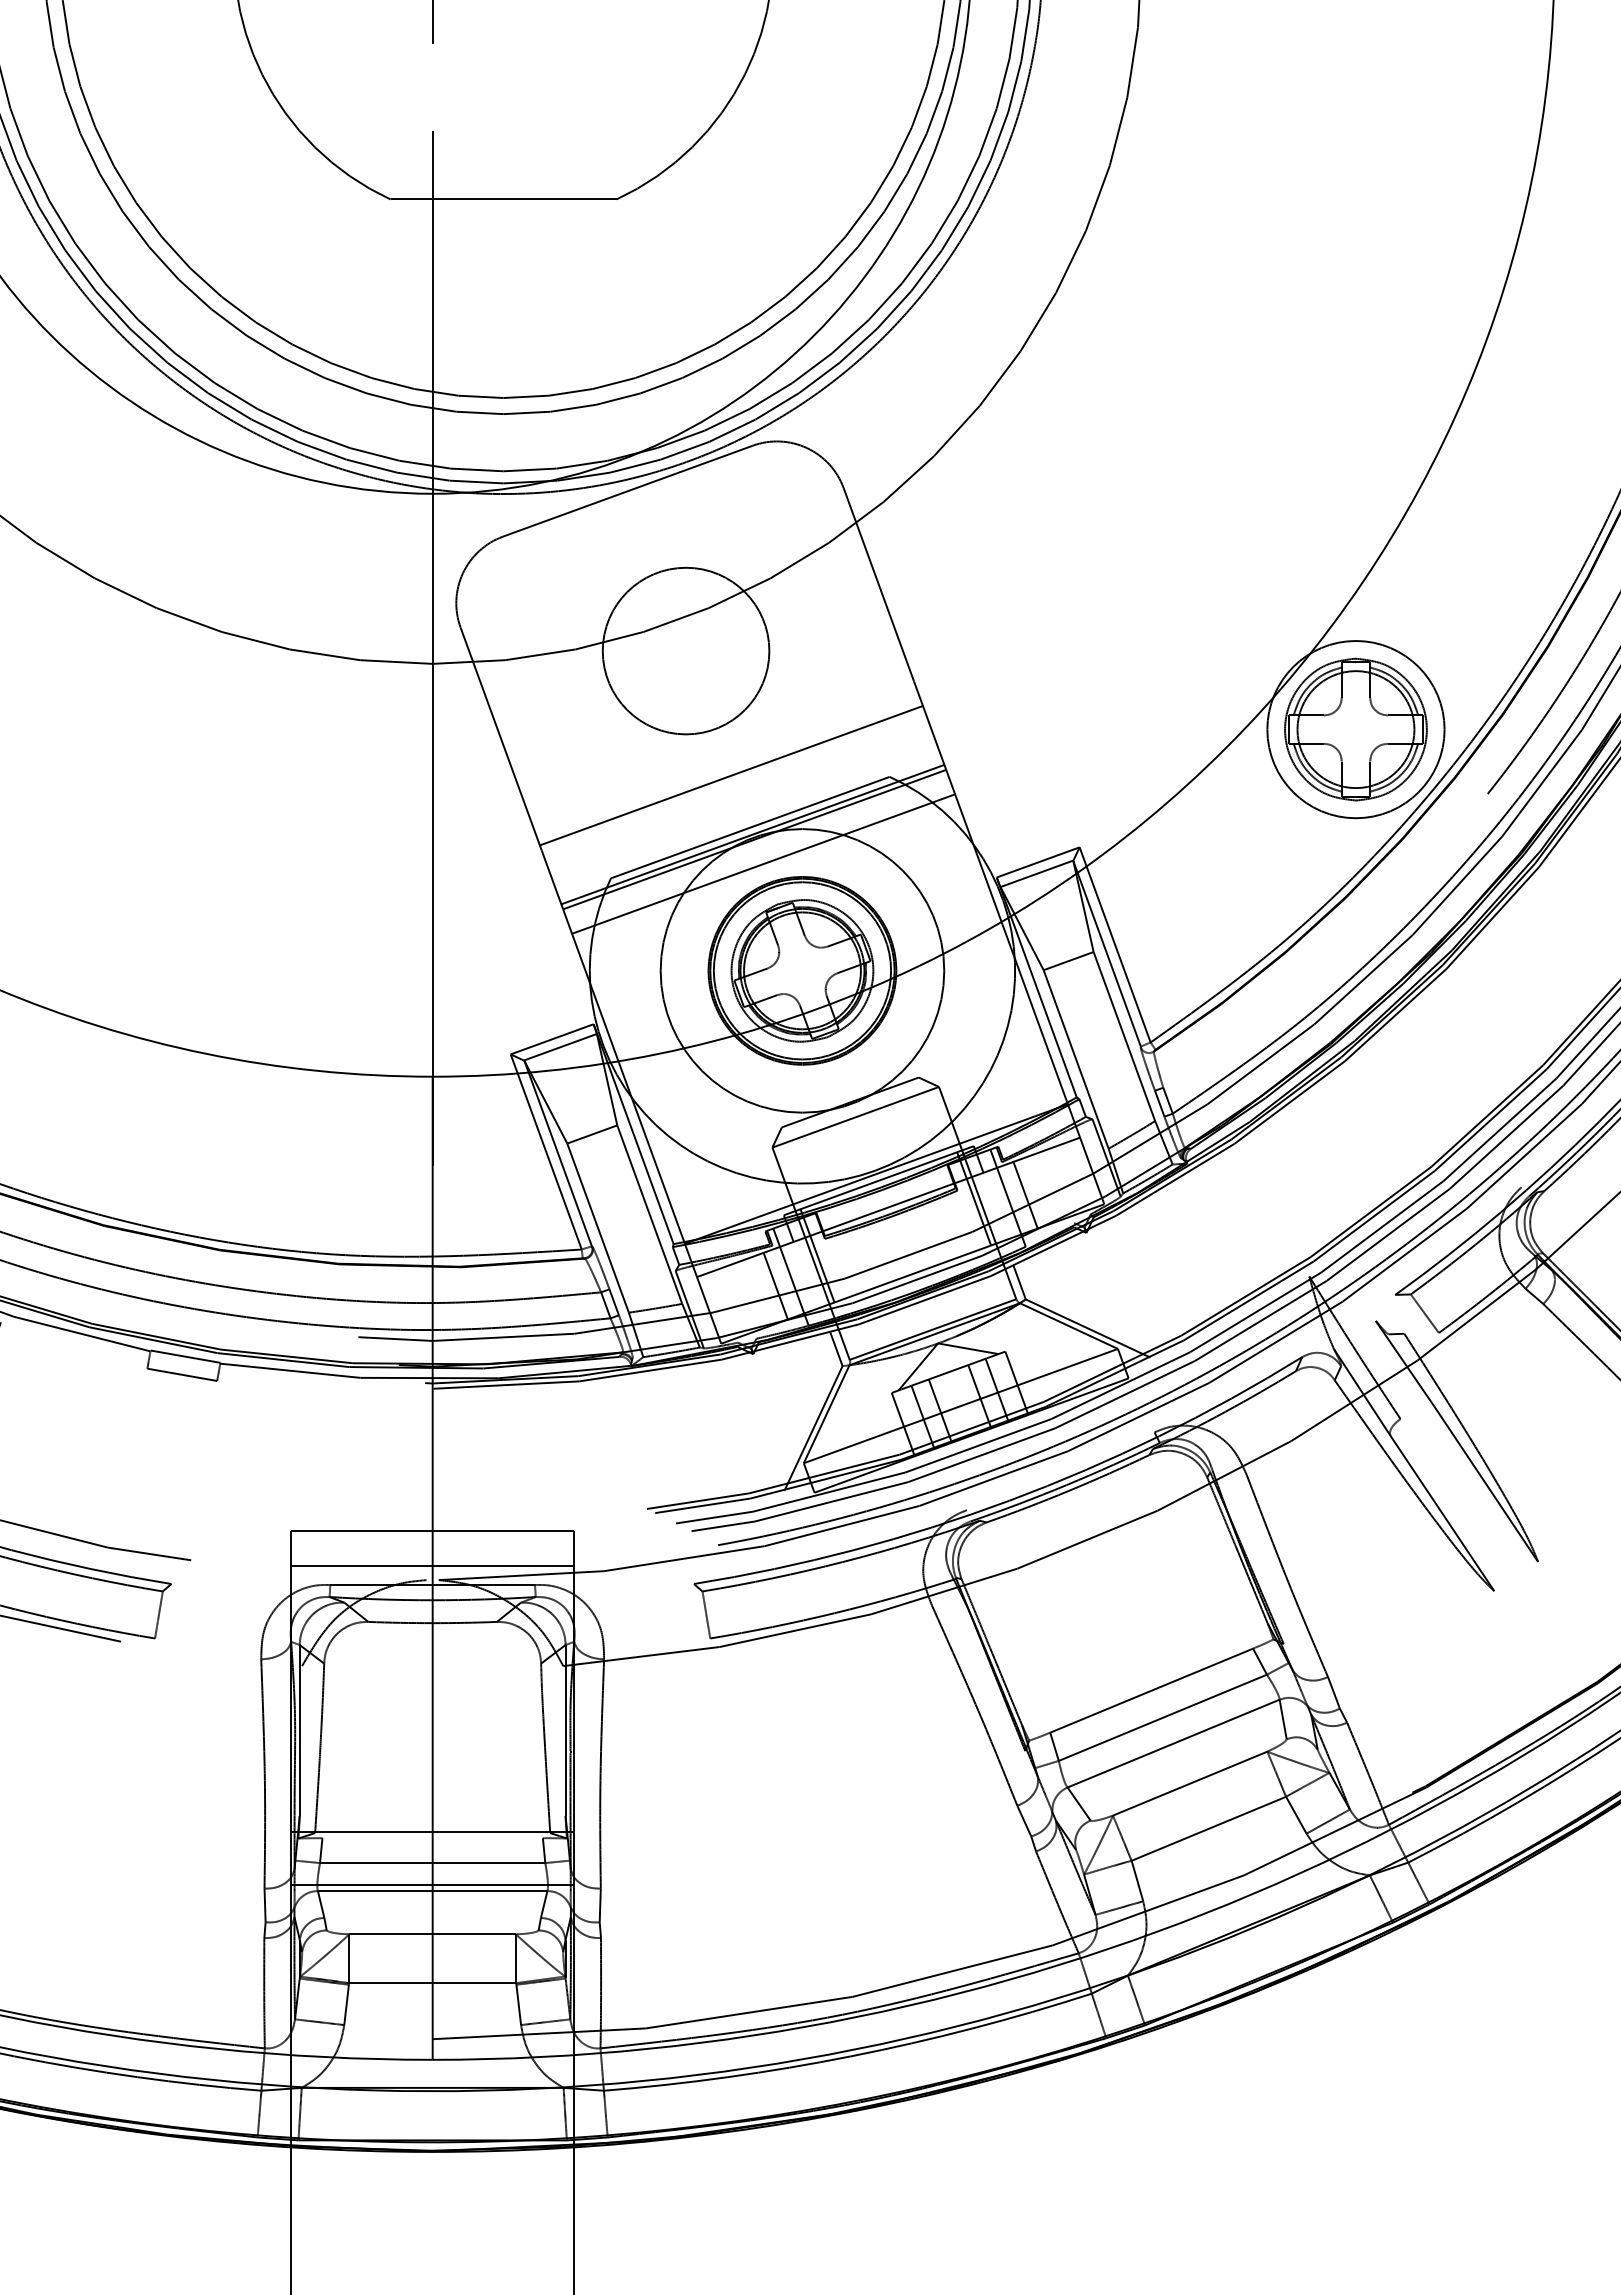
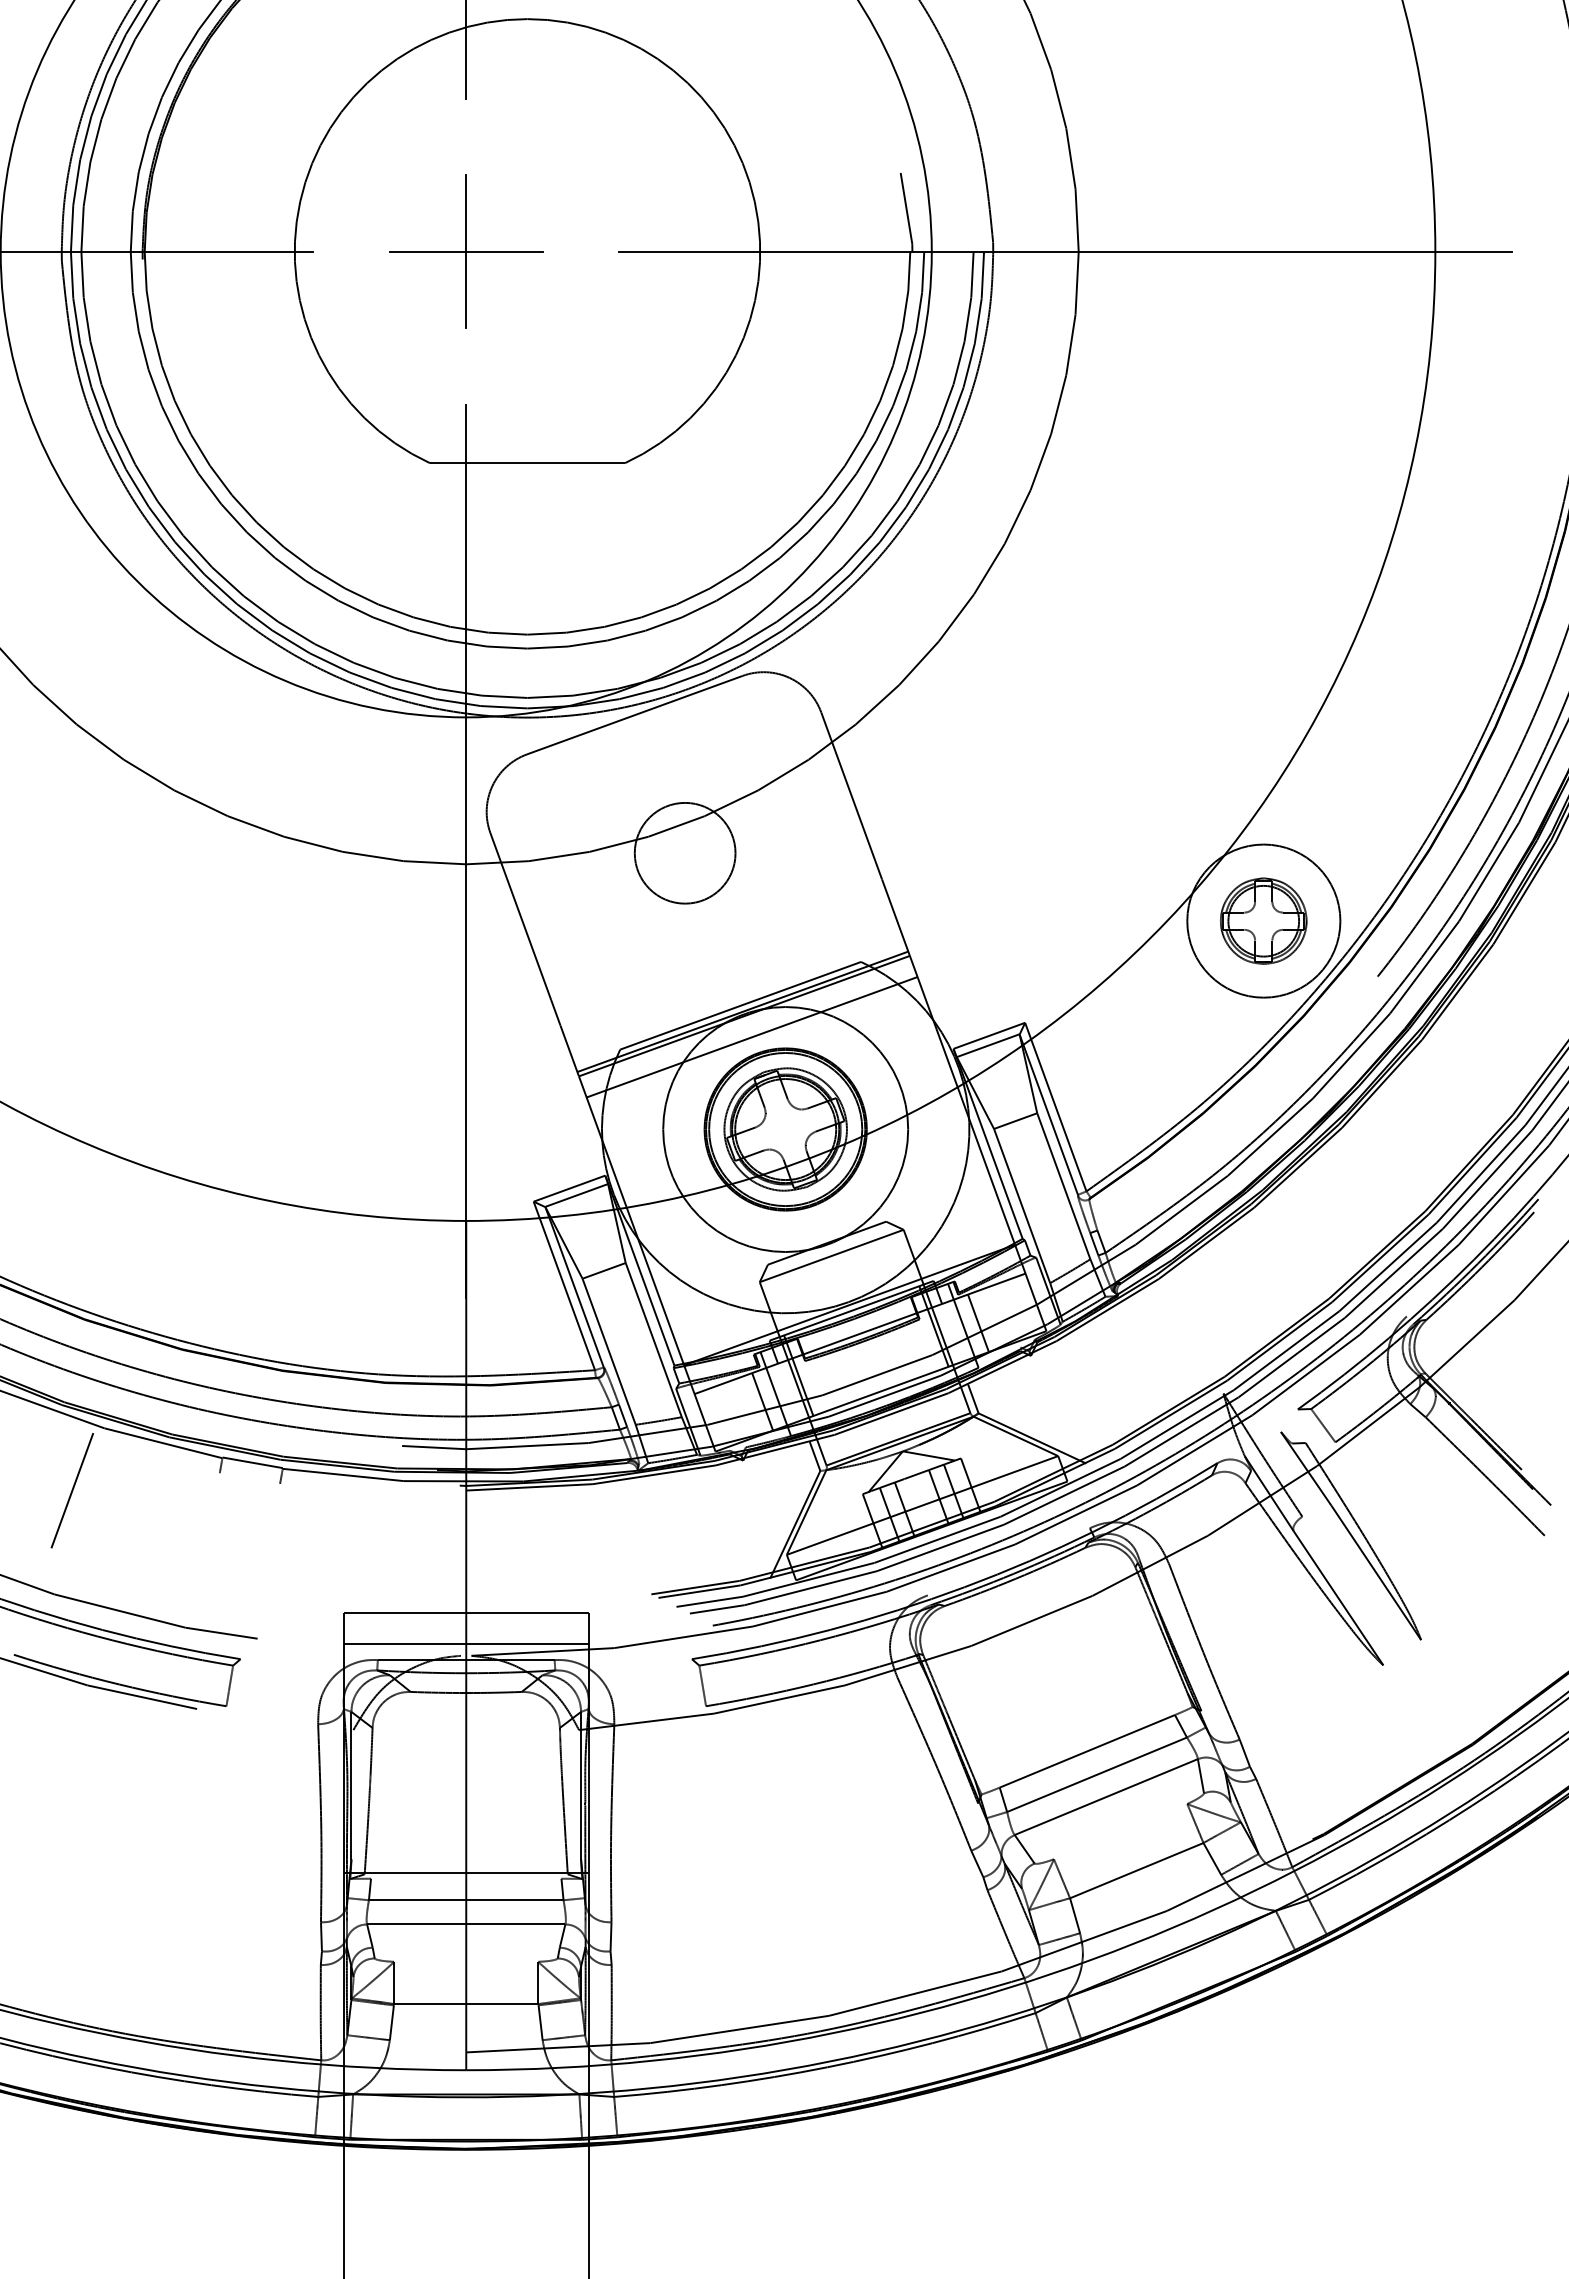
circle: (686, 651) -> (685, 853), size x0.7
part: (1355, 730) -> (1263, 921), size x0.7
line: (730, 775) -> (723, 960), removed
line: (181, 1374) -> (249, 1478), removed
line: (1190, 1783) -> (1120, 1831), removed
line: (431, 1885) -> (465, 1919), removed
line: (432, 1933) -> (466, 1961), removed

